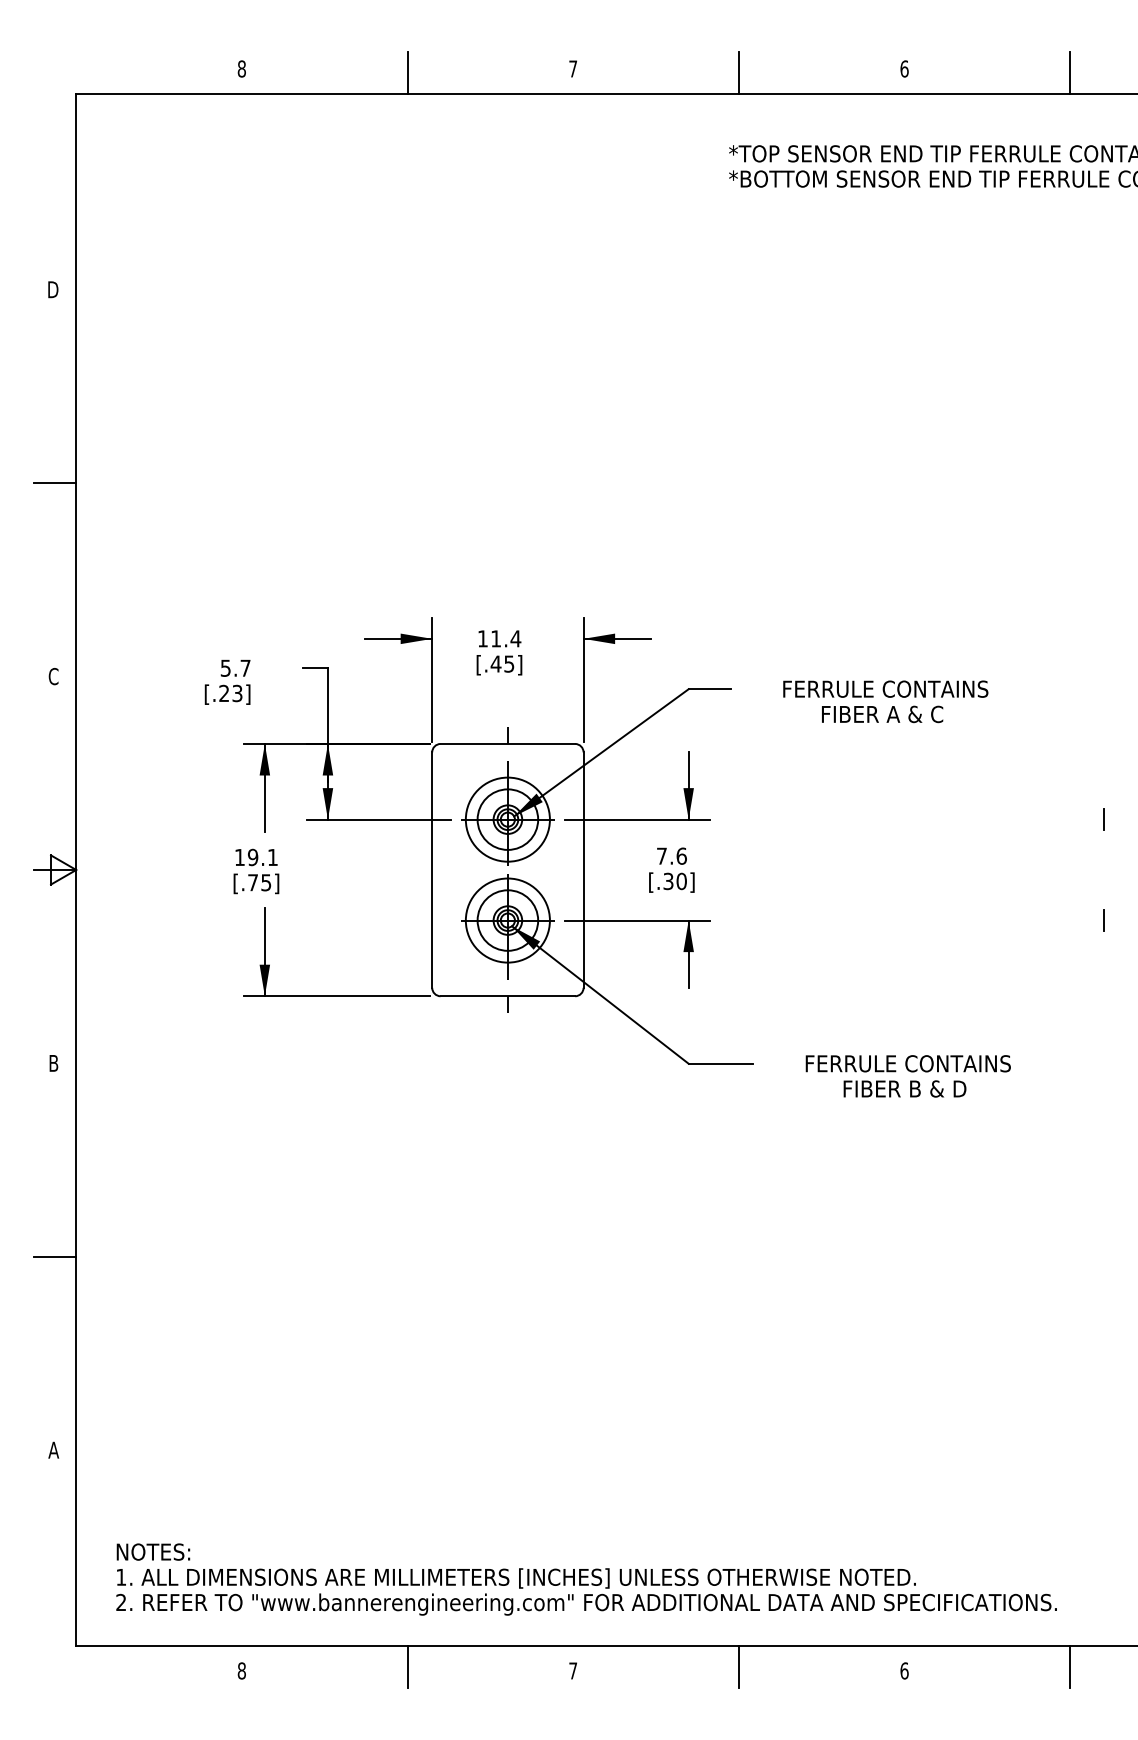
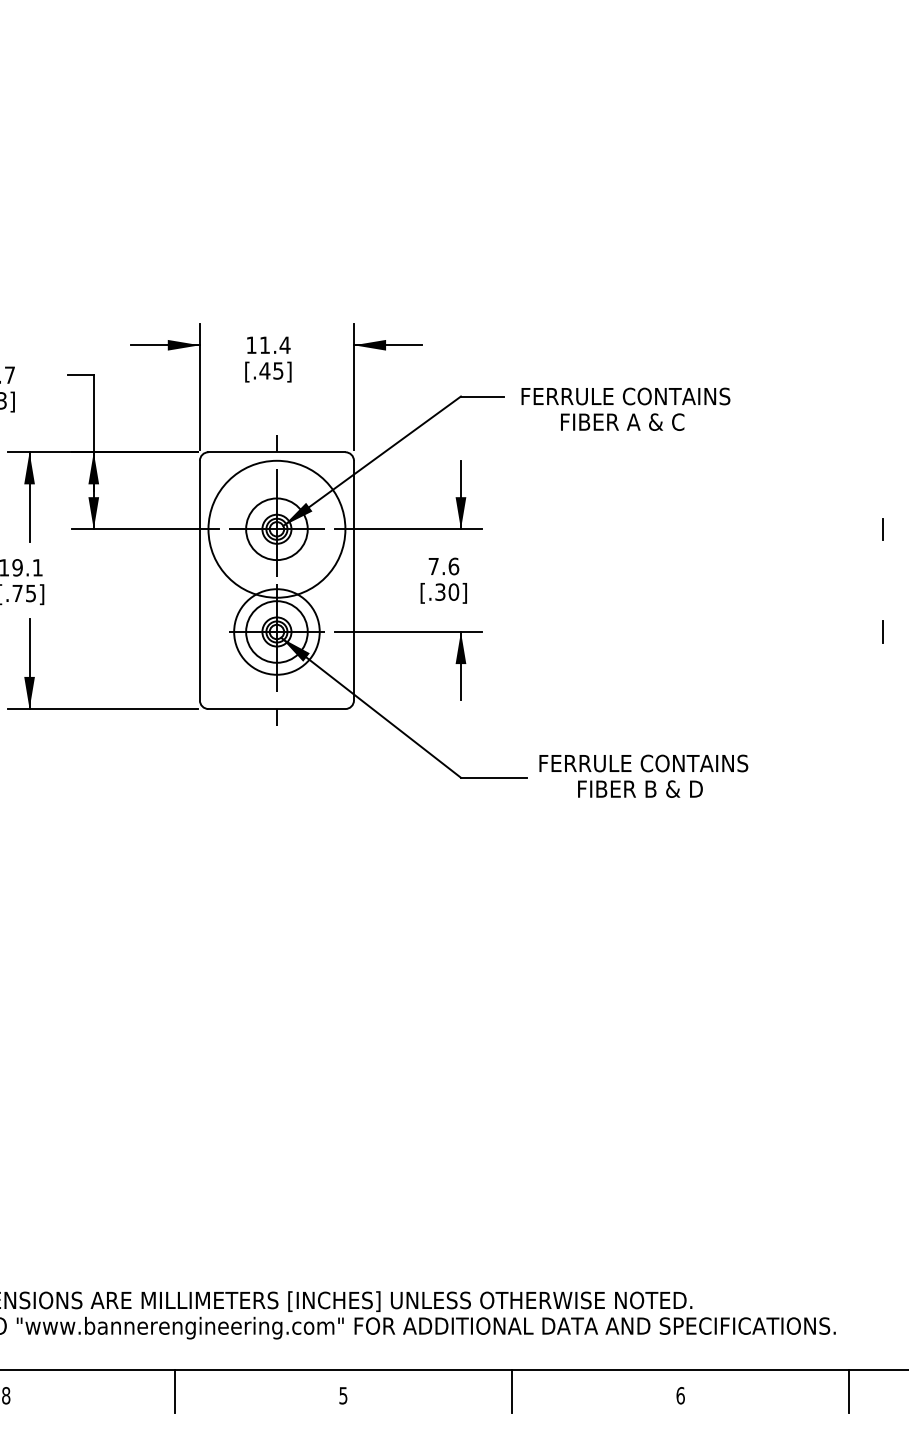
text: (885, 701) -> (625, 409), moved
circle: (507, 819) -> (276, 529), size x1.6
text: (907, 1076) -> (642, 776), moved
text: (573, 1670) -> (343, 1395), 7 -> 5

